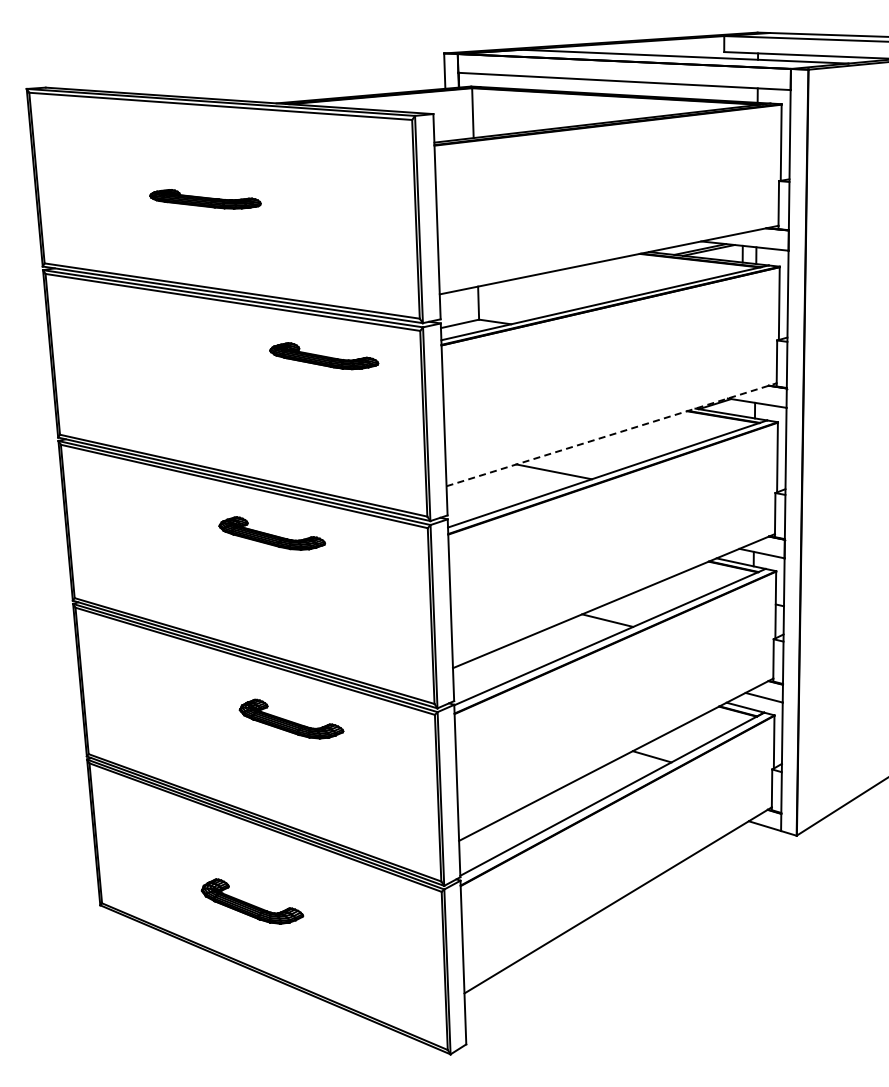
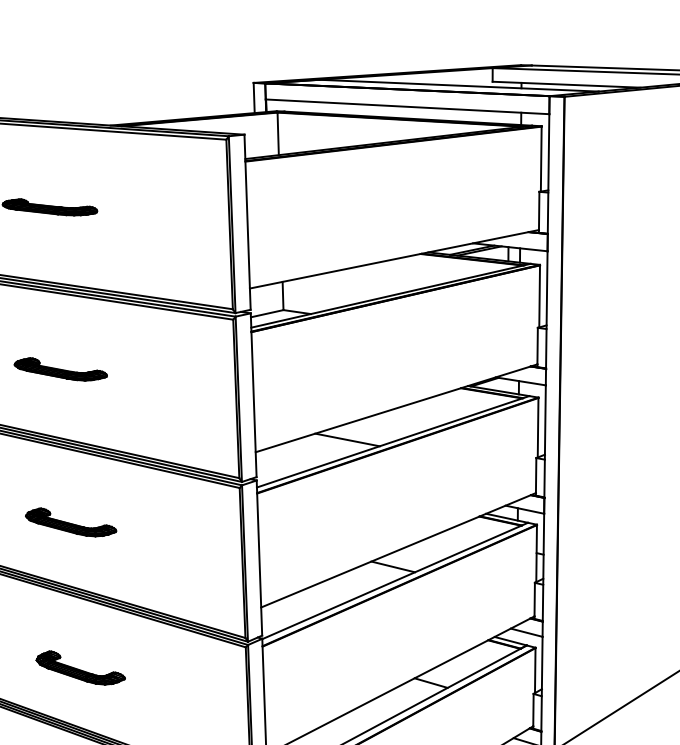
part: (324, 356) -> (61, 369), moved
line: (611, 434) -> (396, 408), dashed -> solid
part: (272, 533) -> (71, 522), moved
part: (291, 718) -> (80, 667), moved

